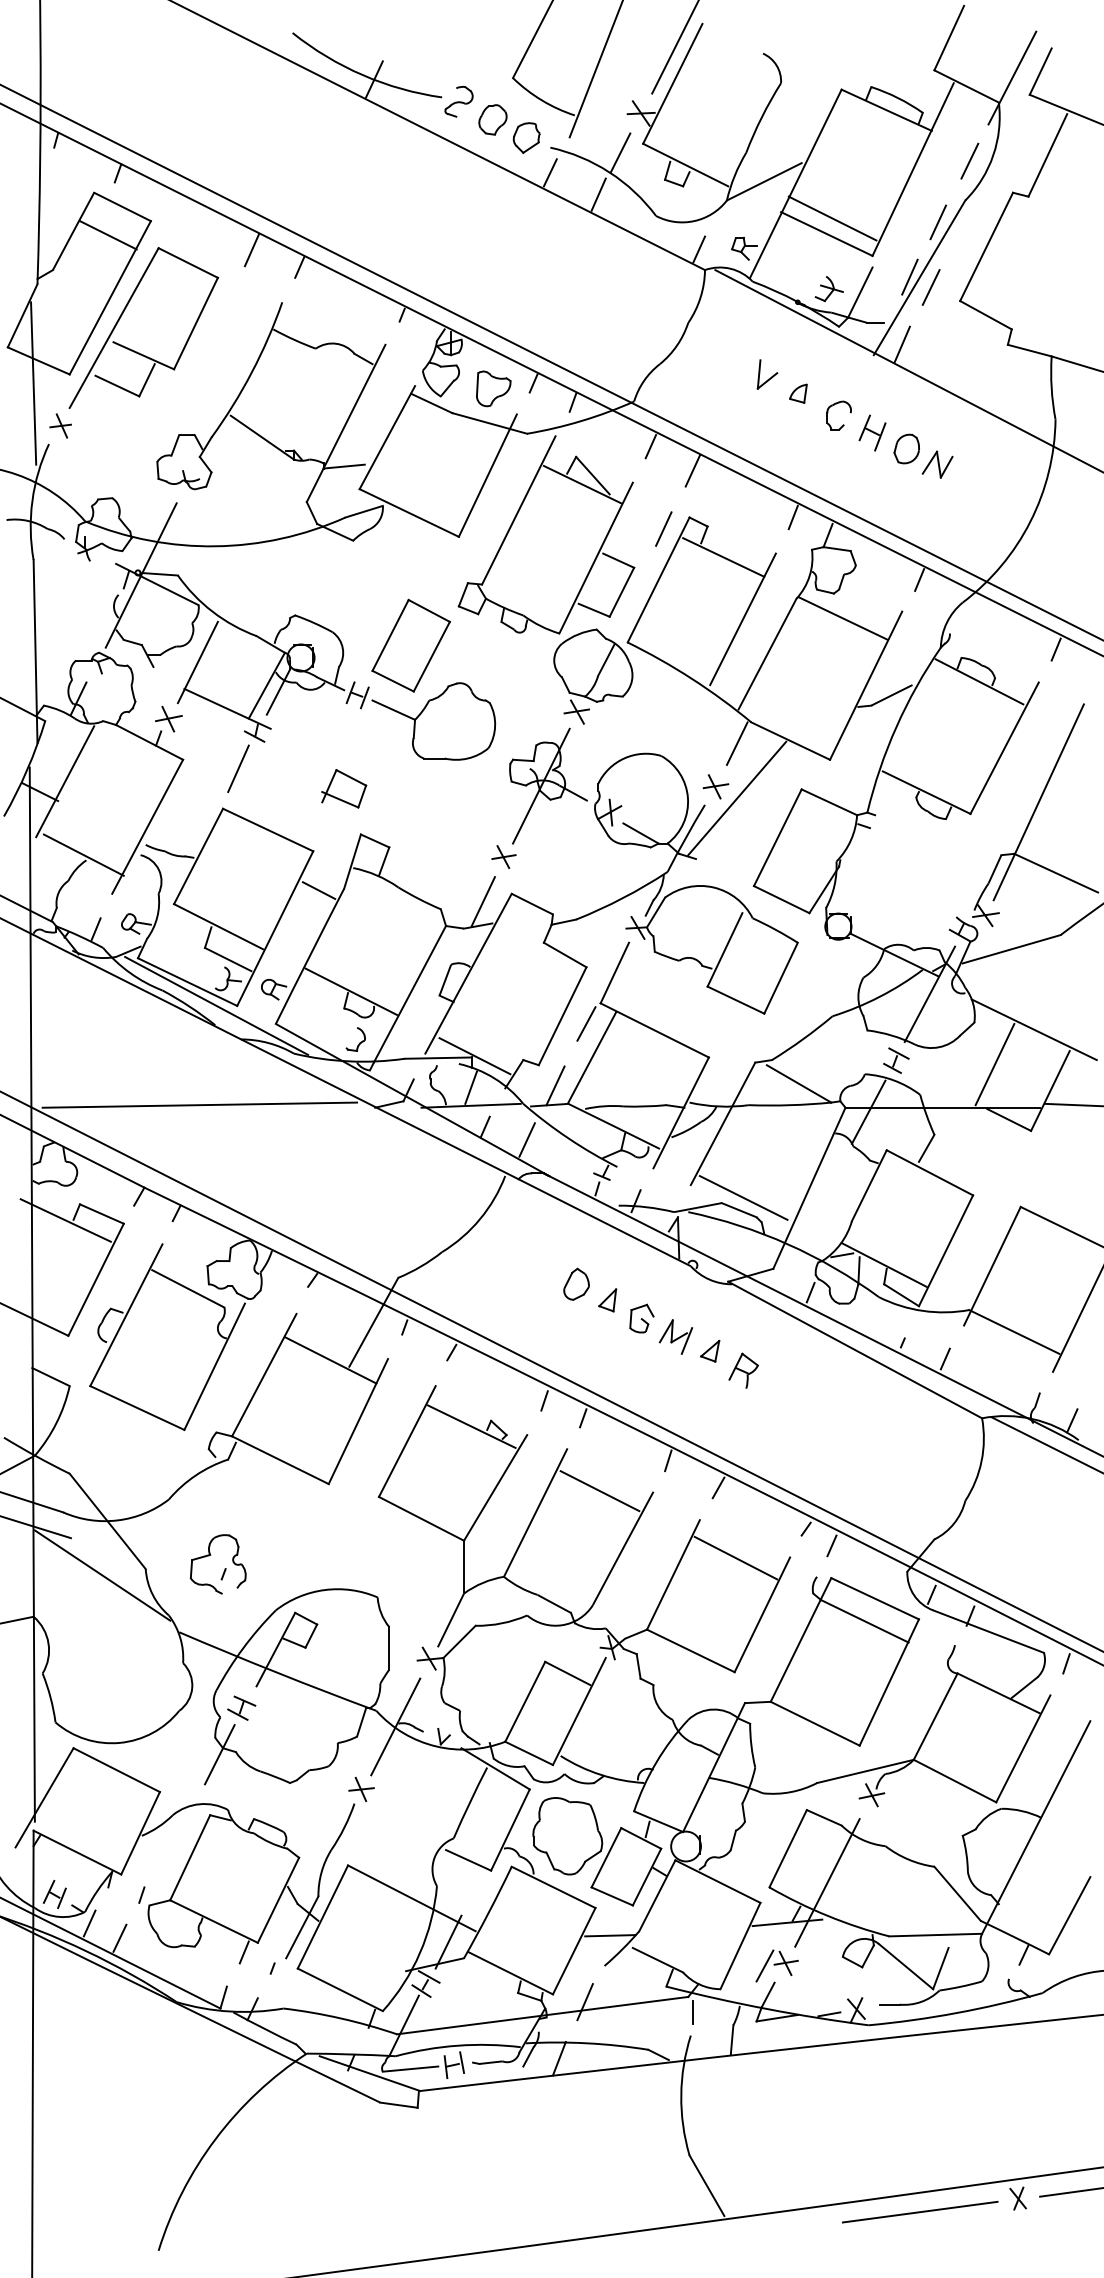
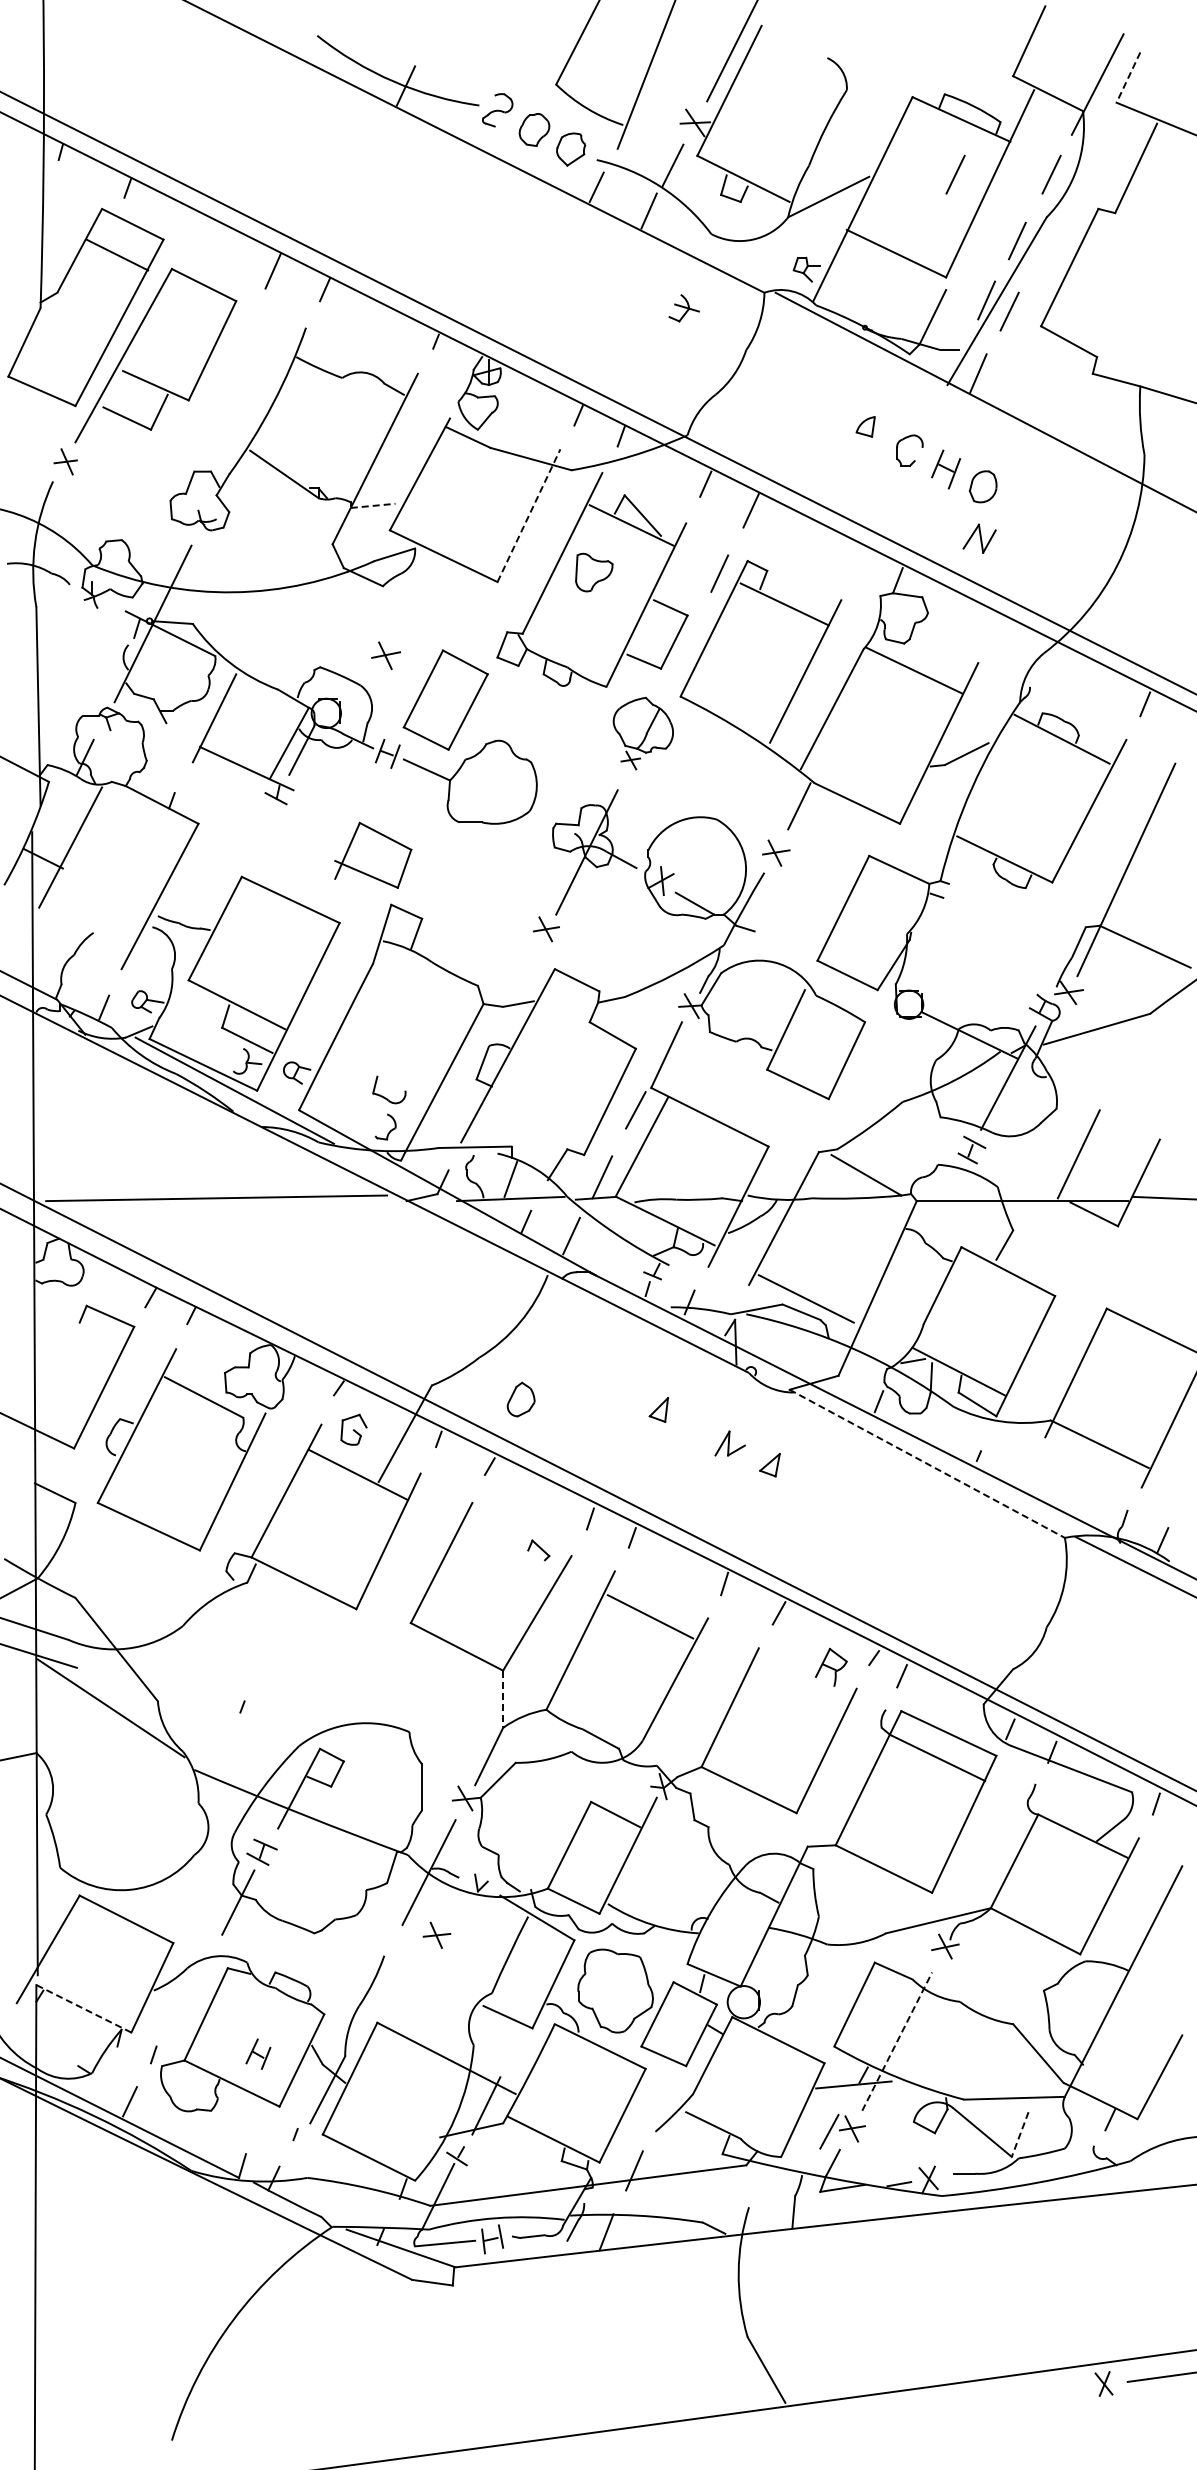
line: (1040, 71) -> (1128, 77), solid -> dashed
line: (881, 161) -> (955, 174), added
line: (832, 218) -> (902, 236), removed
line: (698, 249) -> (757, 270), removed
part: (828, 289) -> (683, 308), moved
part: (766, 374) -> (831, 405), removed
line: (33, 383) -> (36, 415), removed
part: (493, 388) -> (594, 572), moved
part: (937, 464) -> (979, 538), moved
line: (344, 466) -> (373, 505), solid -> dashed
line: (488, 475) -> (529, 515), solid -> dashed
line: (793, 516) -> (860, 560), removed
line: (919, 579) -> (997, 628), removed
part: (593, 676) -> (643, 733), size x0.7
part: (168, 718) -> (385, 655), moved
line: (238, 768) -> (258, 833), removed
part: (343, 788) -> (372, 854), size x1.6
line: (737, 798) -> (799, 865), removed
line: (83, 854) -> (90, 926), removed
line: (318, 890) -> (345, 965), removed
line: (482, 901) -> (523, 977), removed
line: (350, 991) -> (380, 1075), removed
line: (1034, 1029) -> (1121, 1116), removed
line: (474, 1055) -> (514, 1144), removed
line: (868, 1111) -> (941, 1205), removed
line: (66, 1220) -> (71, 1323), removed
part: (575, 1284) -> (520, 1399), moved
part: (641, 1318) -> (353, 1429), moved
line: (686, 1341) -> (744, 1454), removed
line: (855, 1350) -> (927, 1464), solid -> dashed
line: (944, 1358) -> (1024, 1473), removed
part: (743, 1370) -> (831, 1666), moved
line: (471, 1426) -> (511, 1546), removed
part: (210, 1555) -> (228, 1686), removed
line: (735, 1558) -> (797, 1689), removed
line: (464, 1566) -> (503, 1698), solid -> dashed
part: (361, 1788) -> (436, 1934), moved
line: (77, 1852) -> (83, 2008), solid -> dashed
line: (827, 1882) -> (897, 2041), solid -> dashed
part: (54, 1893) -> (258, 2053), moved
line: (89, 1923) -> (96, 2085), removed
line: (610, 1935) -> (661, 2098), removed
line: (243, 1951) -> (264, 2116), removed
line: (941, 1968) -> (1020, 2134), solid -> dashed
line: (429, 1976) -> (465, 2143), removed
line: (693, 2011) -> (751, 2181), removed
line: (919, 2211) -> (997, 2398), removed

